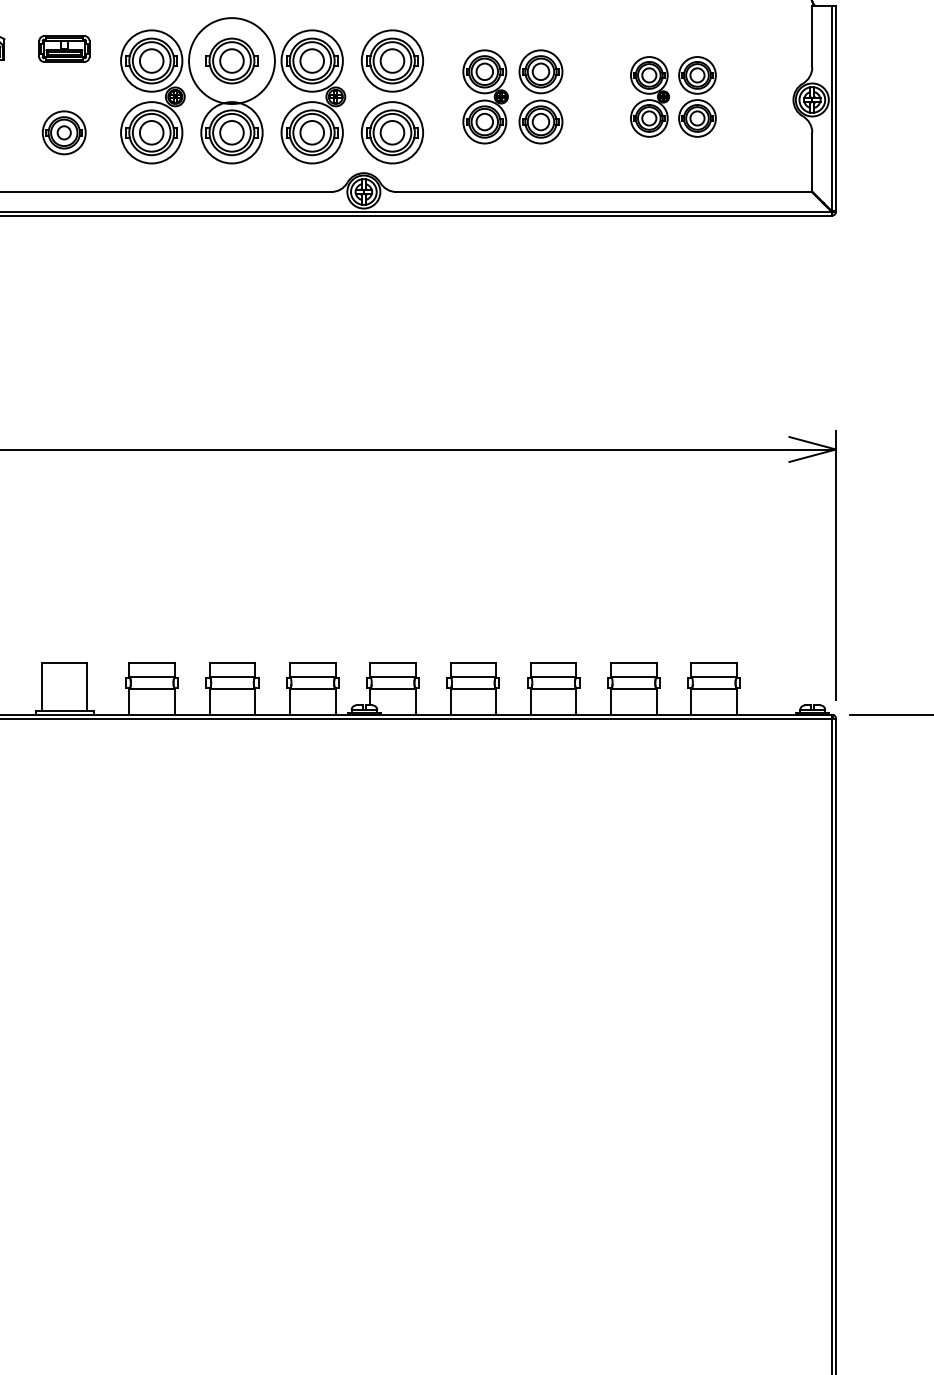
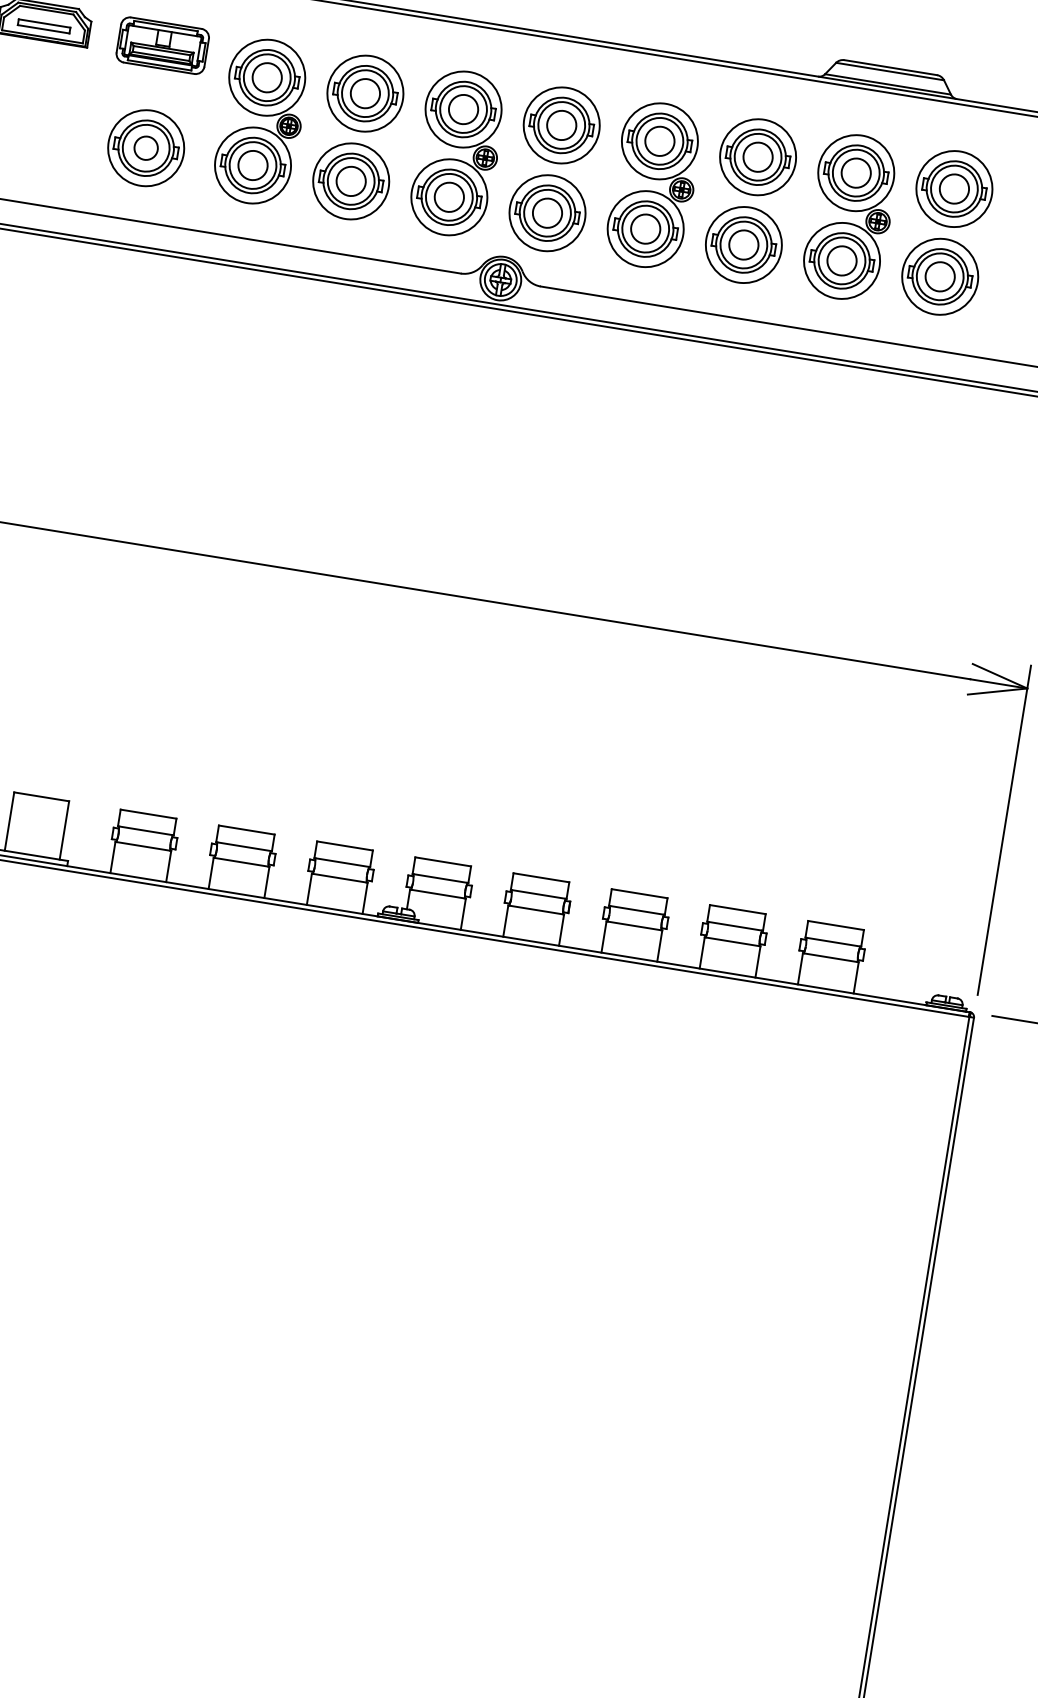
part: (64, 48) -> (163, 45), size x1.43
circle: (231, 60) -> (364, 92), size x0.71
part: (512, 96) -> (701, 192), size x1.43
part: (673, 96) -> (898, 224), size x1.67
part: (63, 132) -> (145, 147), size x1.43

